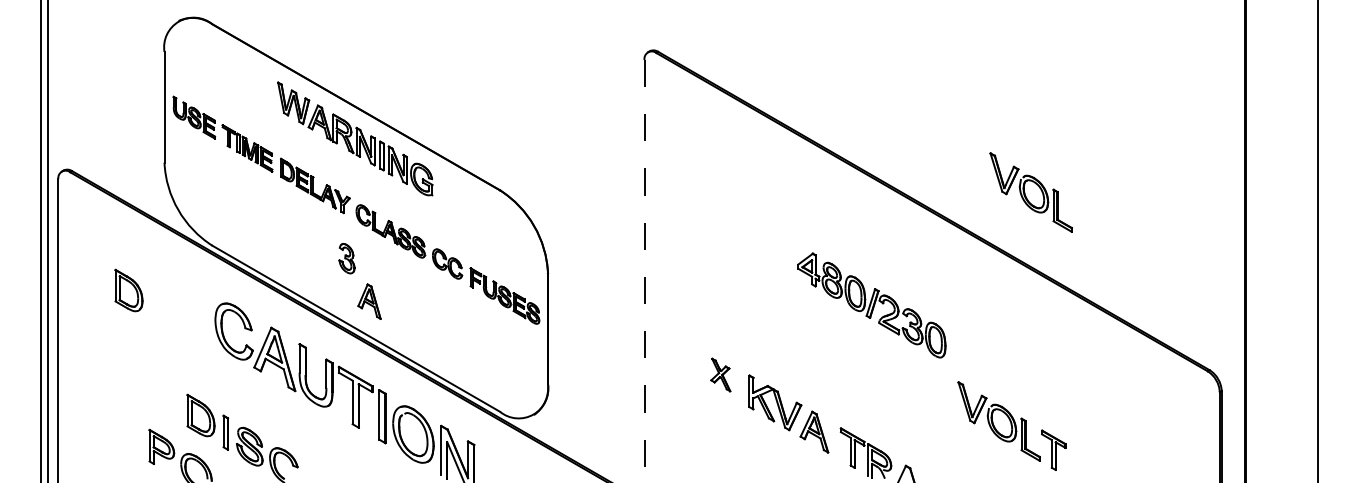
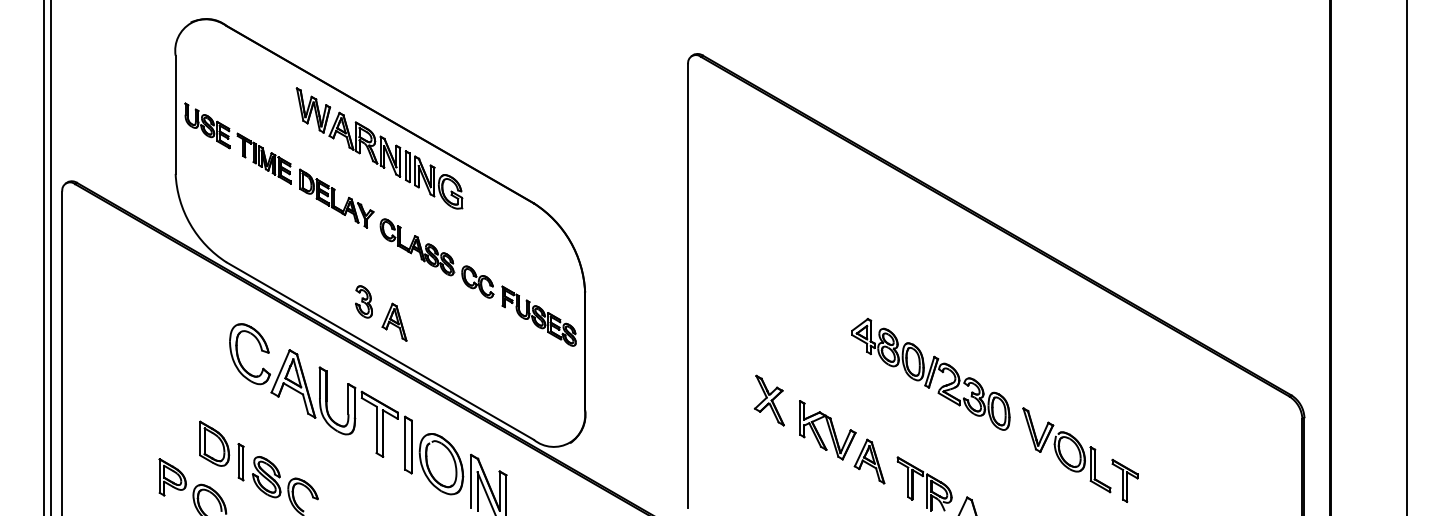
part: (1030, 192) -> (1100, 205), removed
part: (346, 258) -> (363, 301), moved
line: (644, 267) -> (688, 285), dashed -> solid
part: (128, 290) -> (137, 310), removed
part: (871, 305) -> (930, 374), moved
part: (720, 374) -> (769, 400), size x1.43

